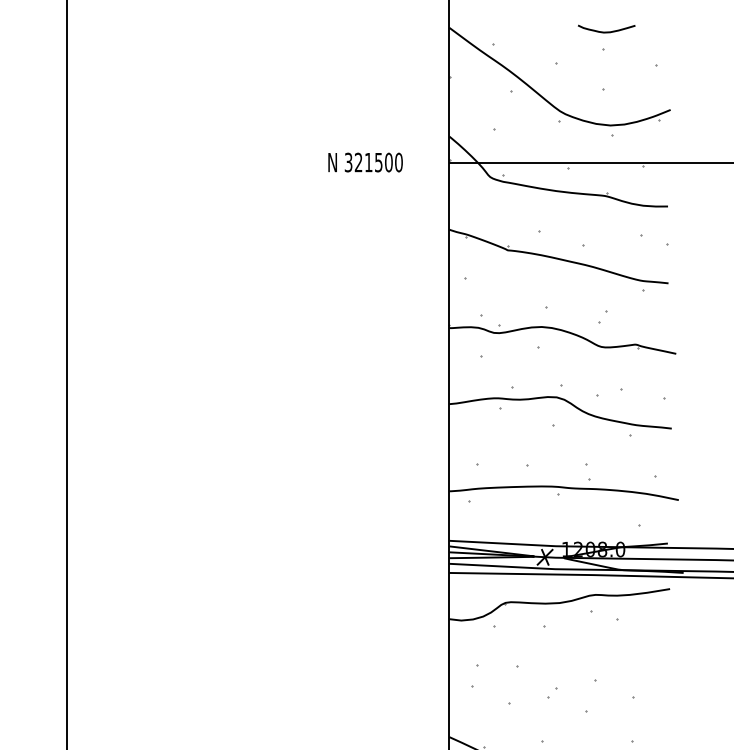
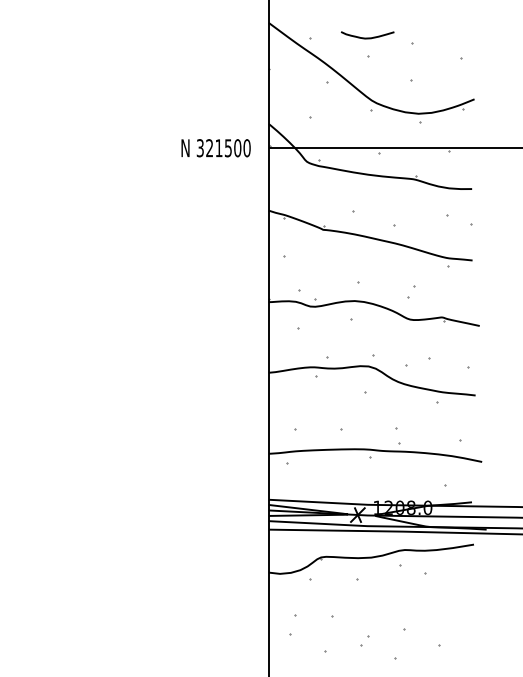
curve: (606, 31) -> (367, 37), moved
text: (365, 162) -> (216, 148), moved

